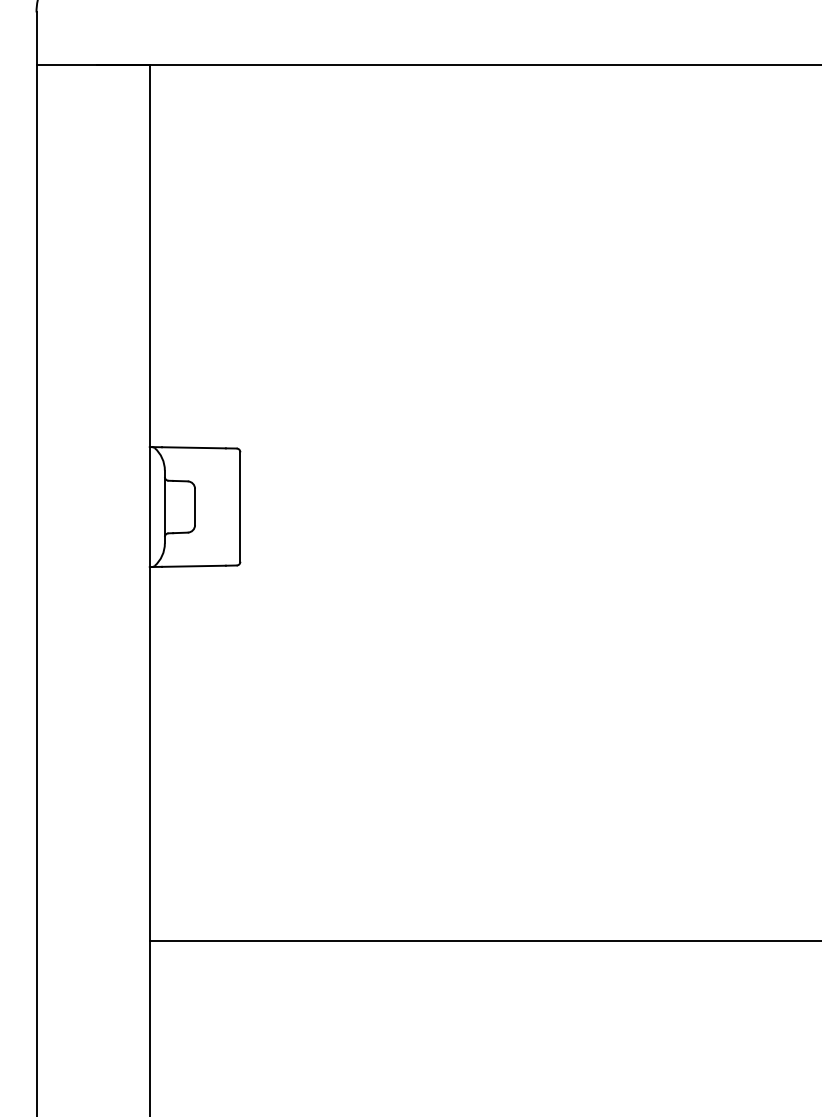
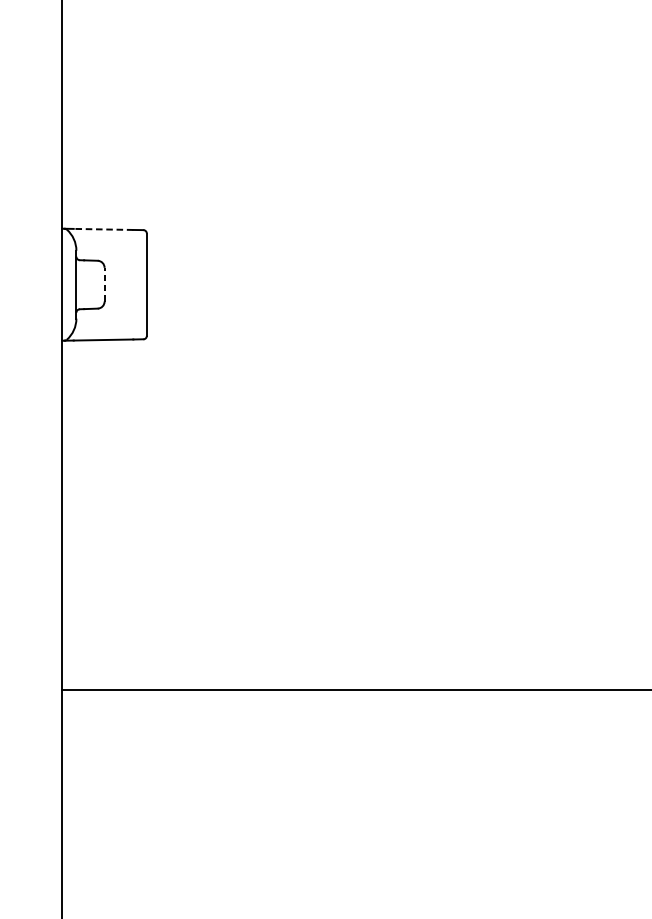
line: (193, 447) -> (103, 229), solid -> dashed
line: (195, 506) -> (104, 284), solid -> dashed

